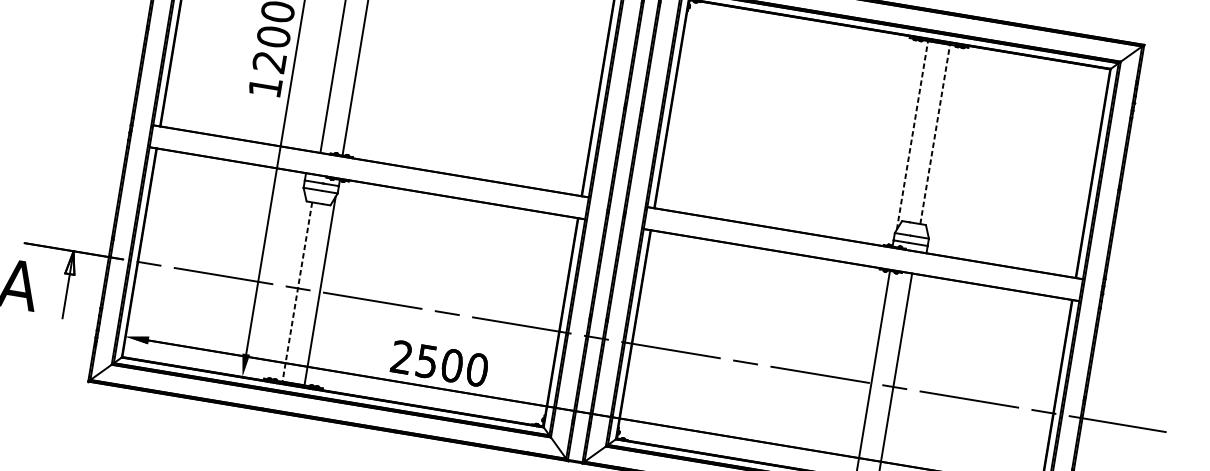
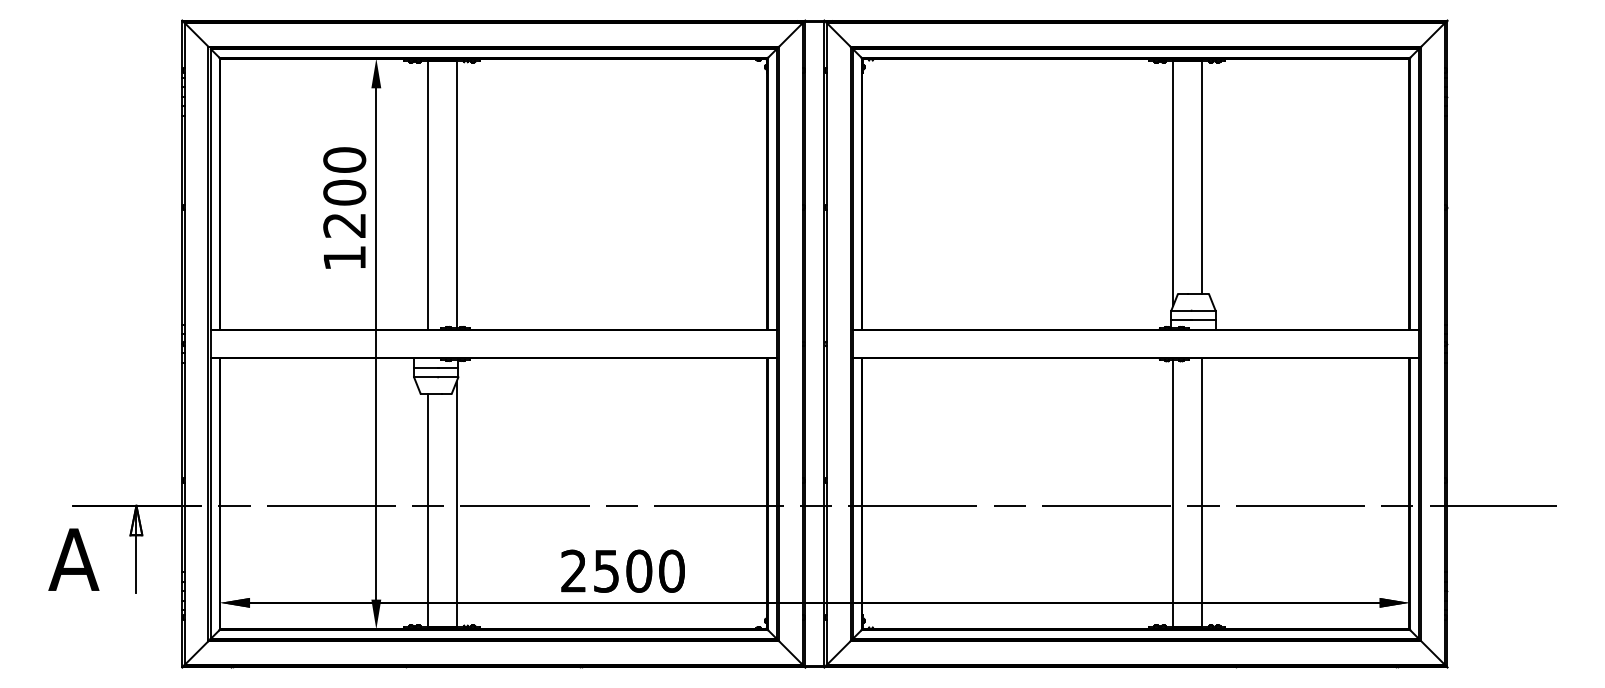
line: (935, 134) -> (1201, 177), dashed -> solid
line: (912, 135) -> (1173, 183), dashed -> solid
line: (296, 292) -> (427, 510), dashed -> solid

